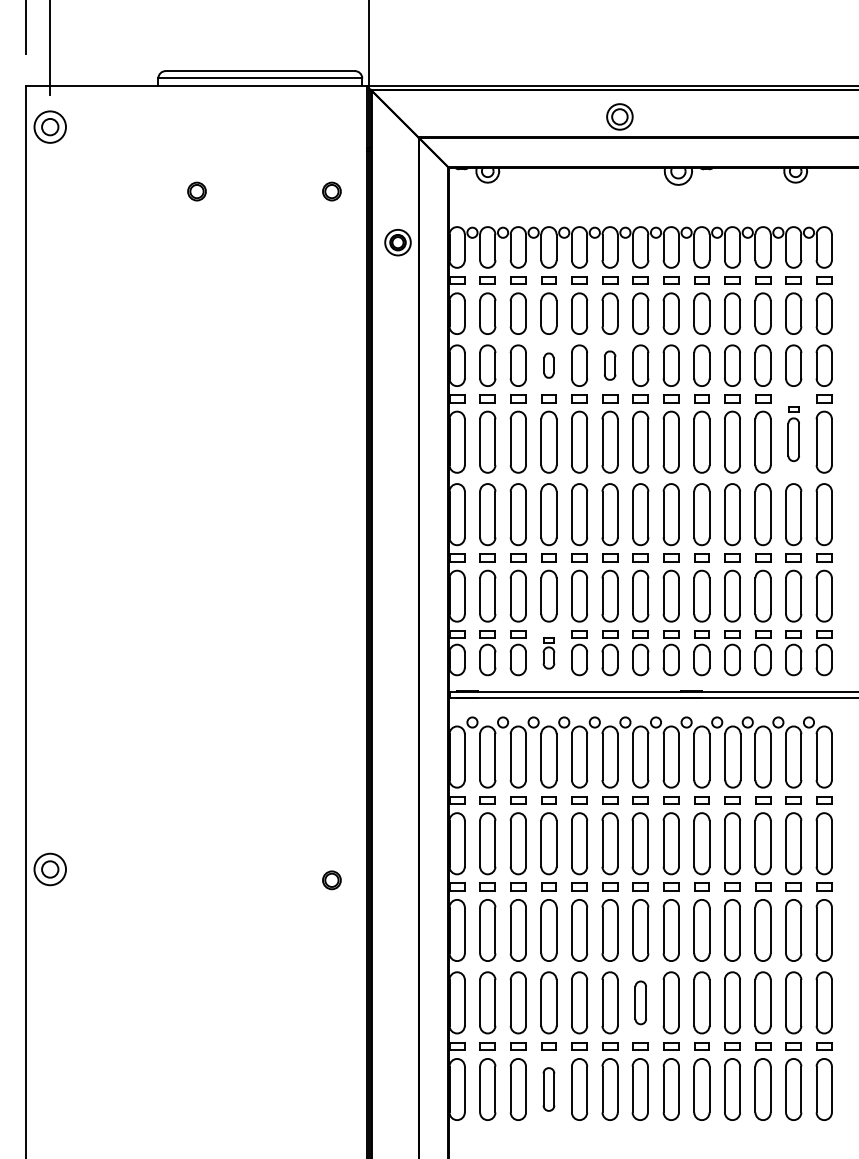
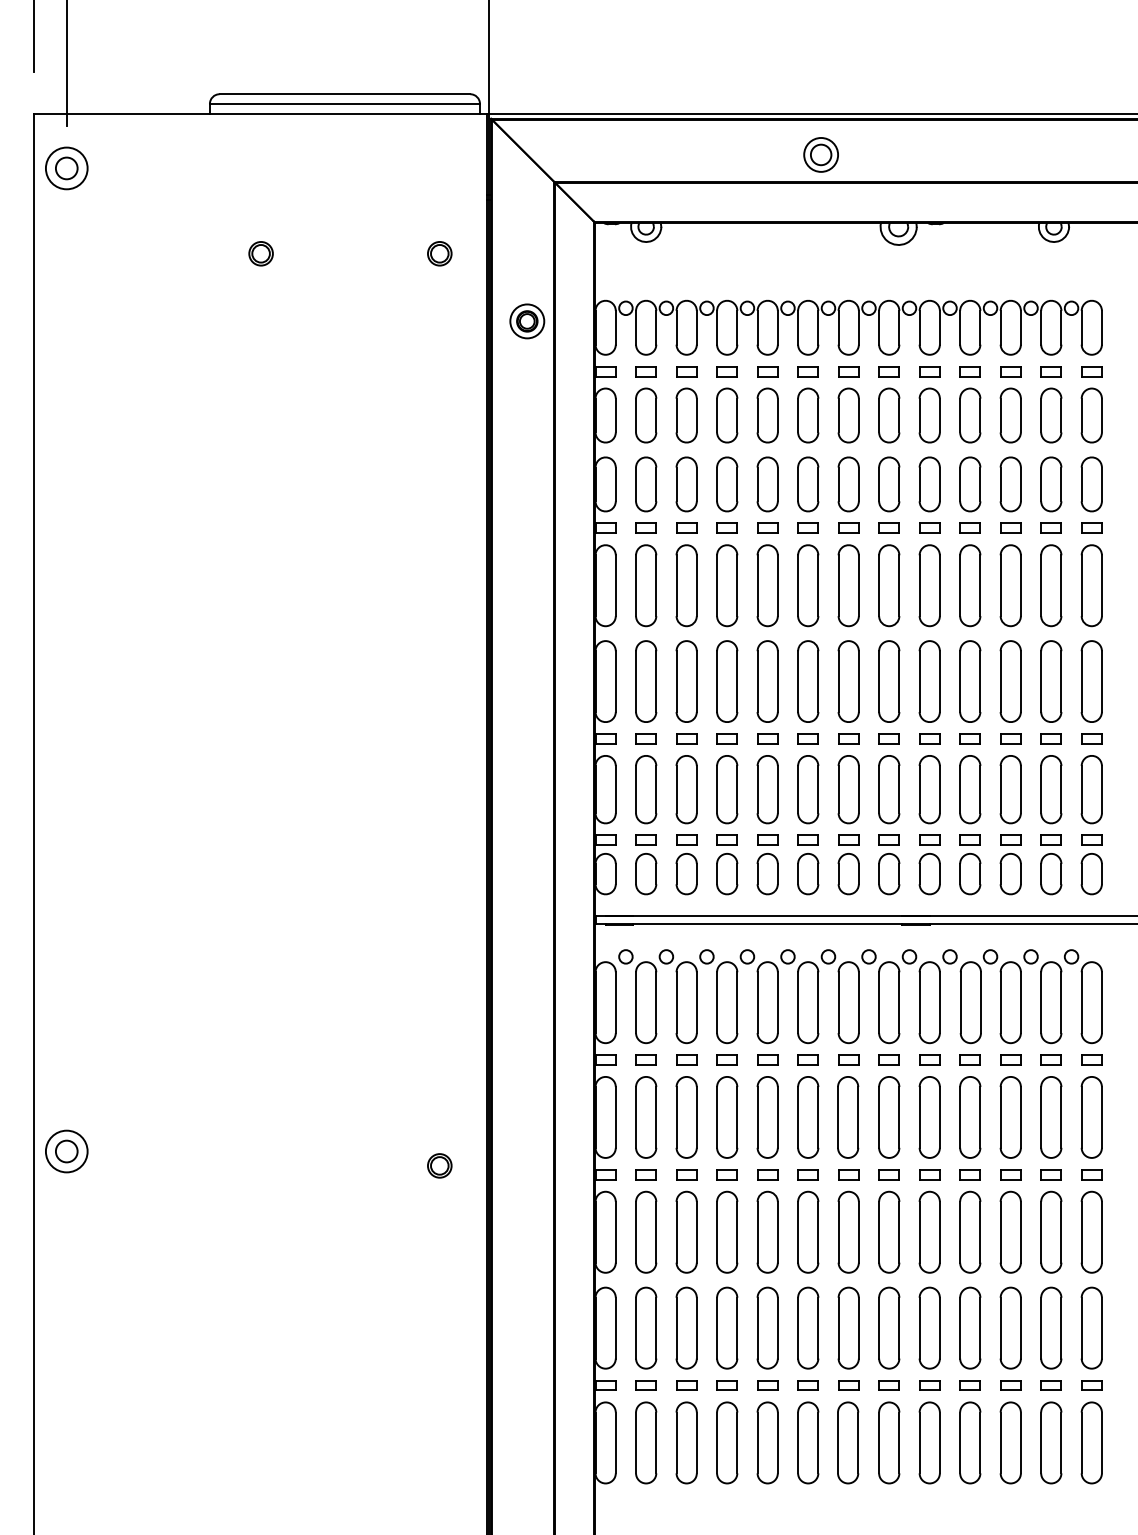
part: (548, 365) -> (726, 484), size x1.67
part: (609, 365) -> (807, 484), size x1.43
part: (793, 433) -> (1051, 574), size x1.43
part: (548, 653) -> (726, 865), size x1.43
part: (640, 1002) -> (848, 1327), size x1.43
part: (548, 1089) -> (726, 1442), size x1.43

